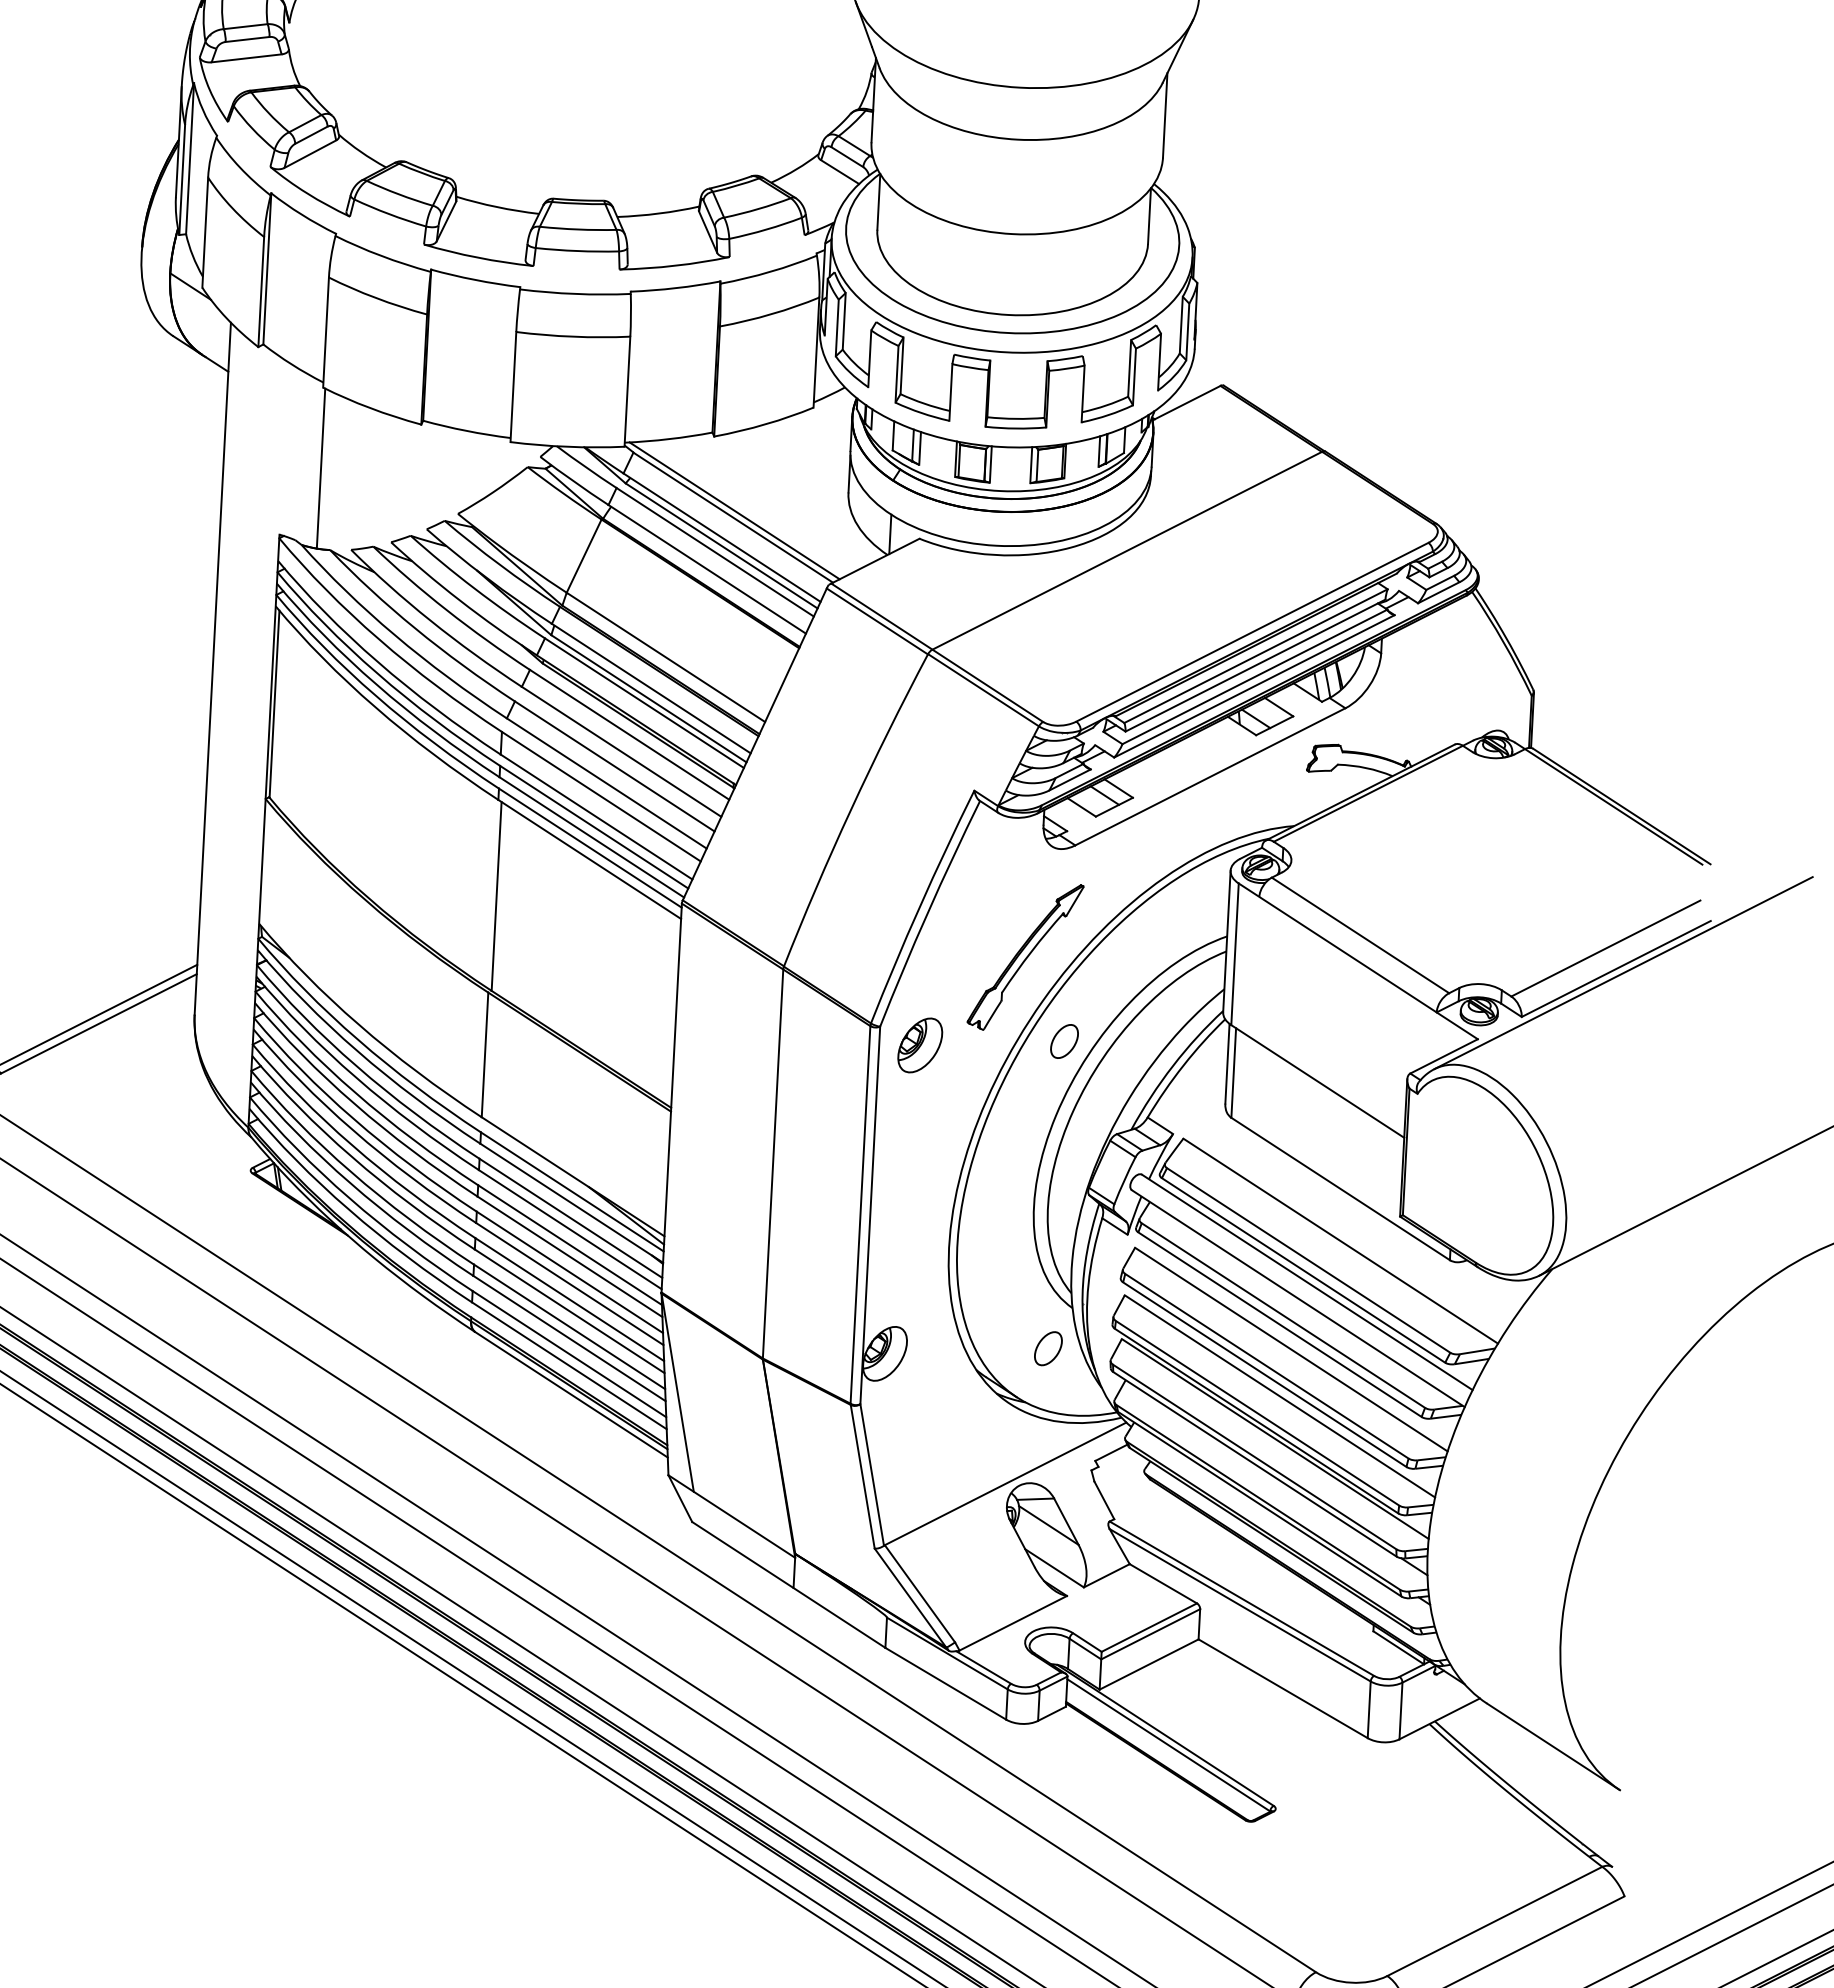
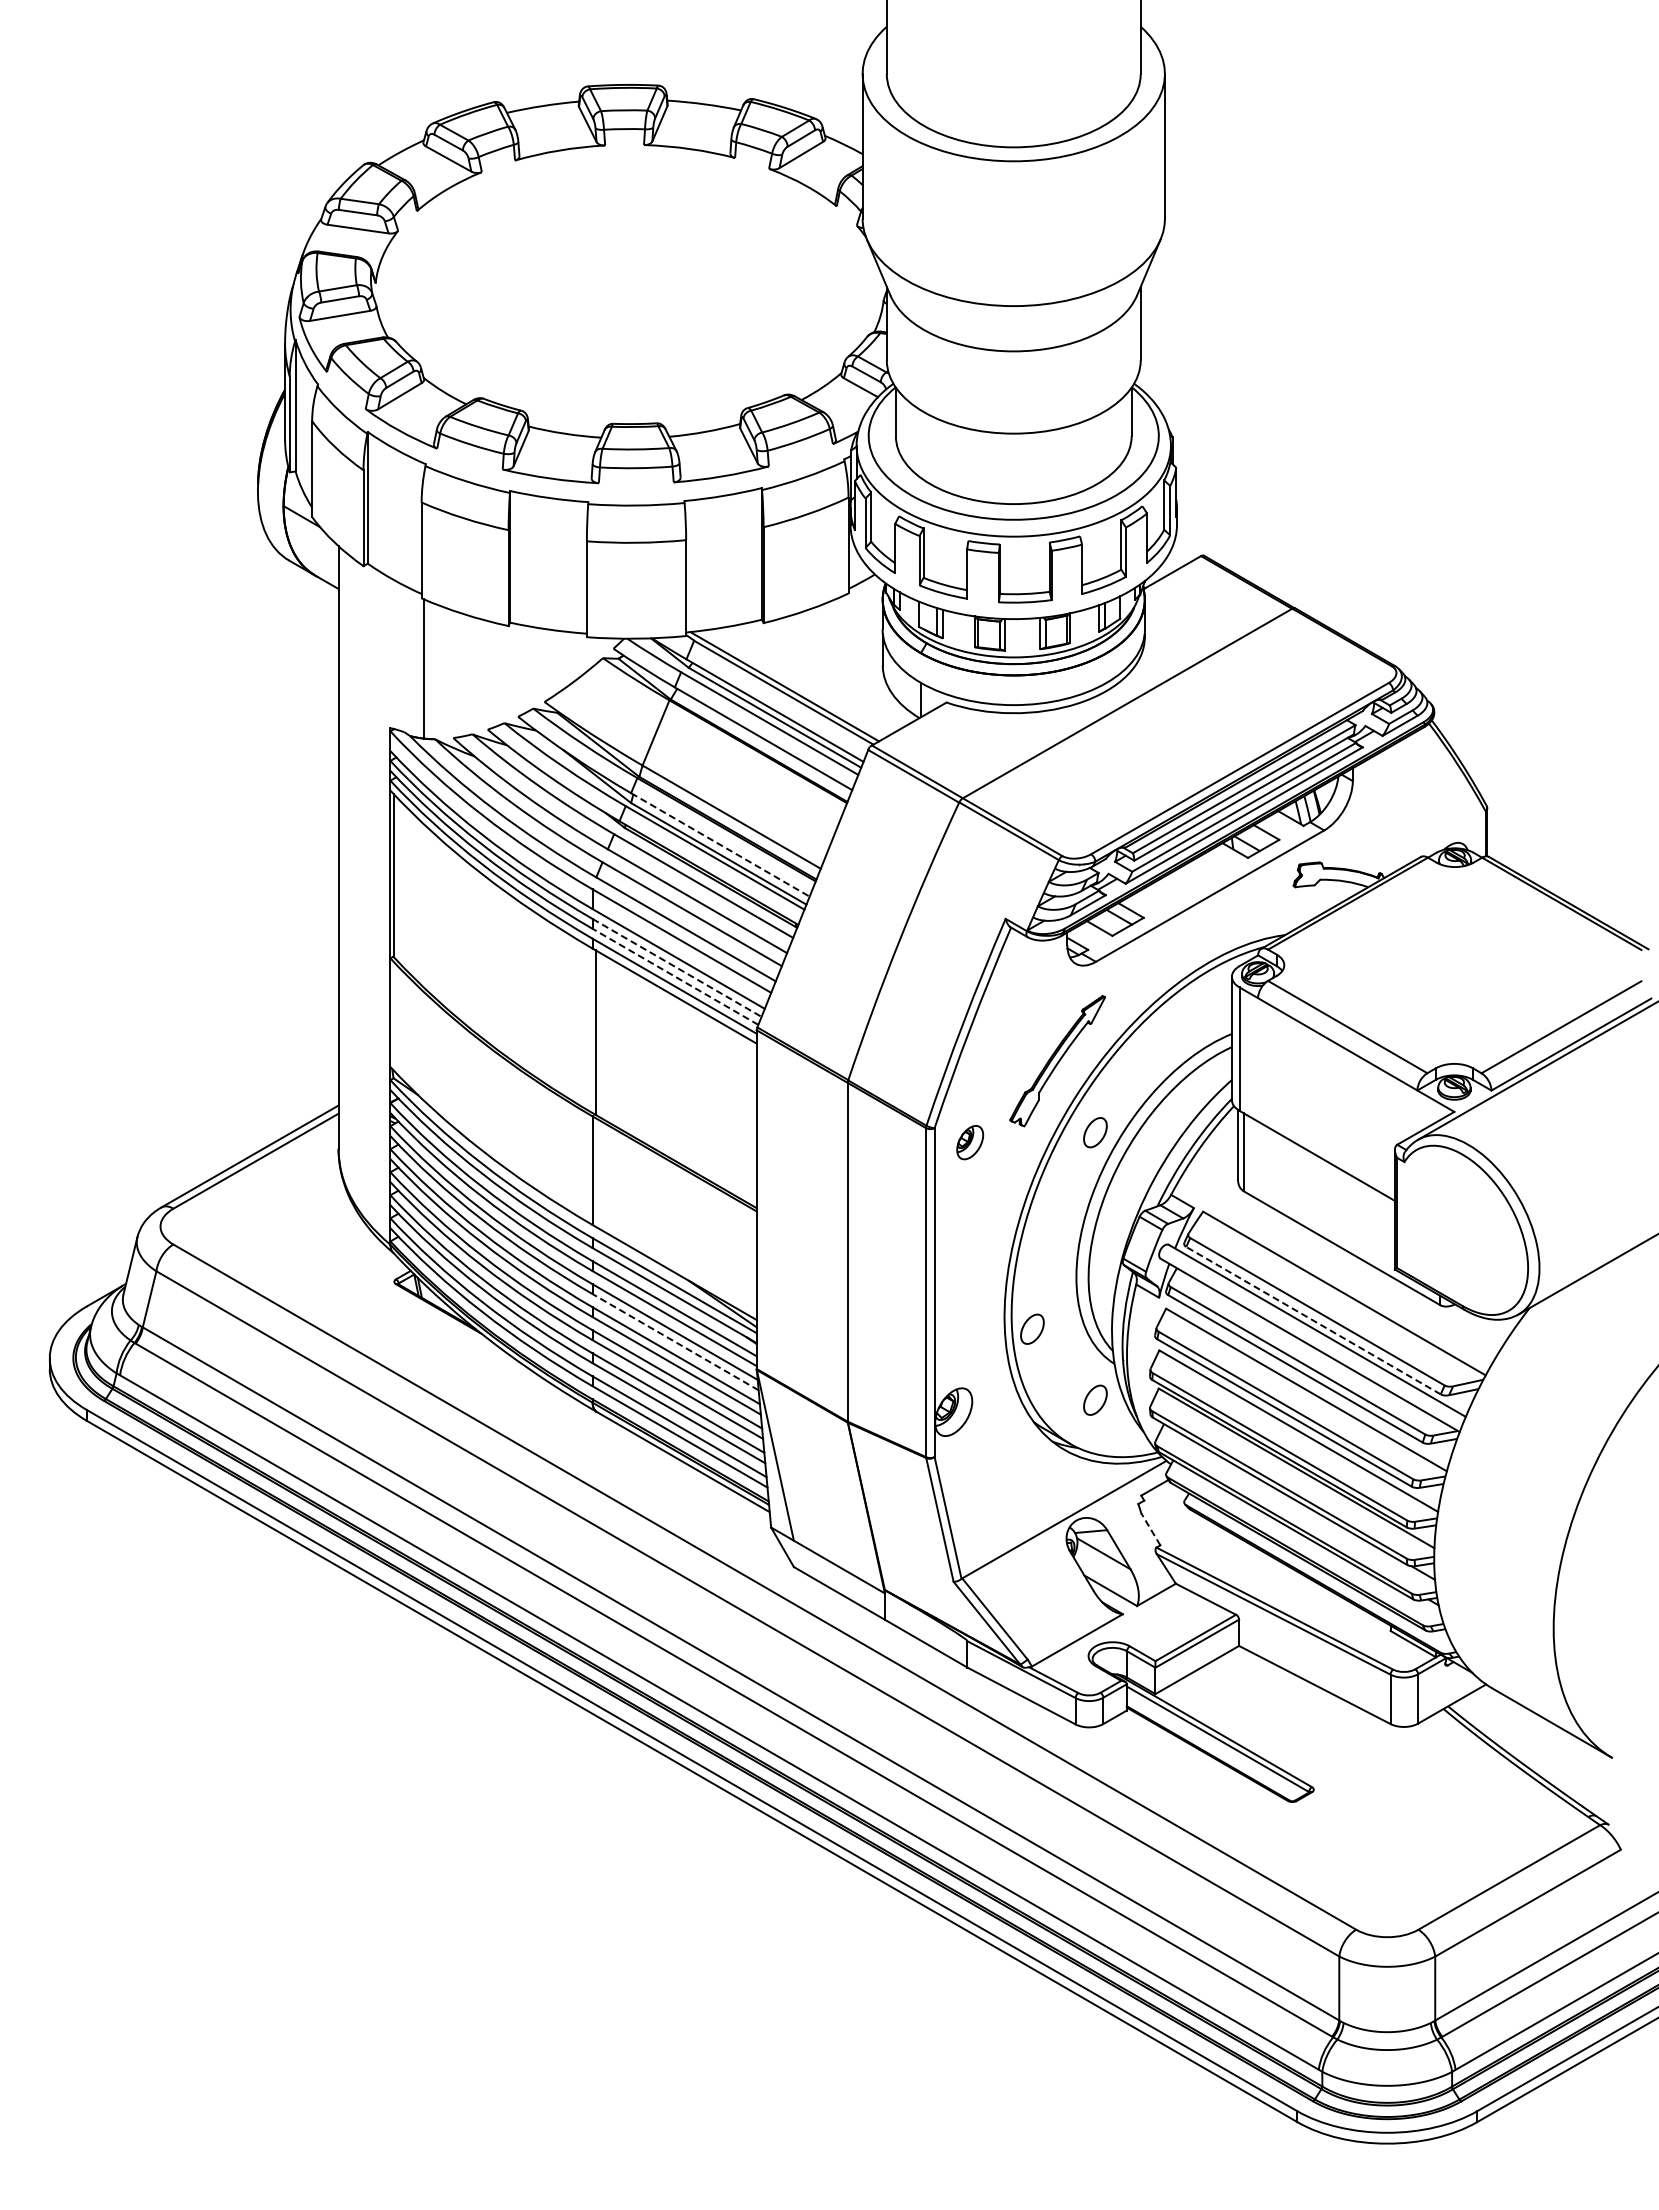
line: (651, 689) -> (720, 845), solid -> dashed
line: (594, 826) -> (677, 967), solid -> dashed
line: (591, 836) -> (675, 976), solid -> dashed
part: (919, 1045) -> (969, 1142), size x0.7
line: (569, 1257) -> (675, 1342), solid -> dashed
part: (980, 1262) -> (1032, 1328), added
line: (1303, 1270) -> (1313, 1320), solid -> dashed
line: (1103, 1500) -> (1150, 1529), solid -> dashed

